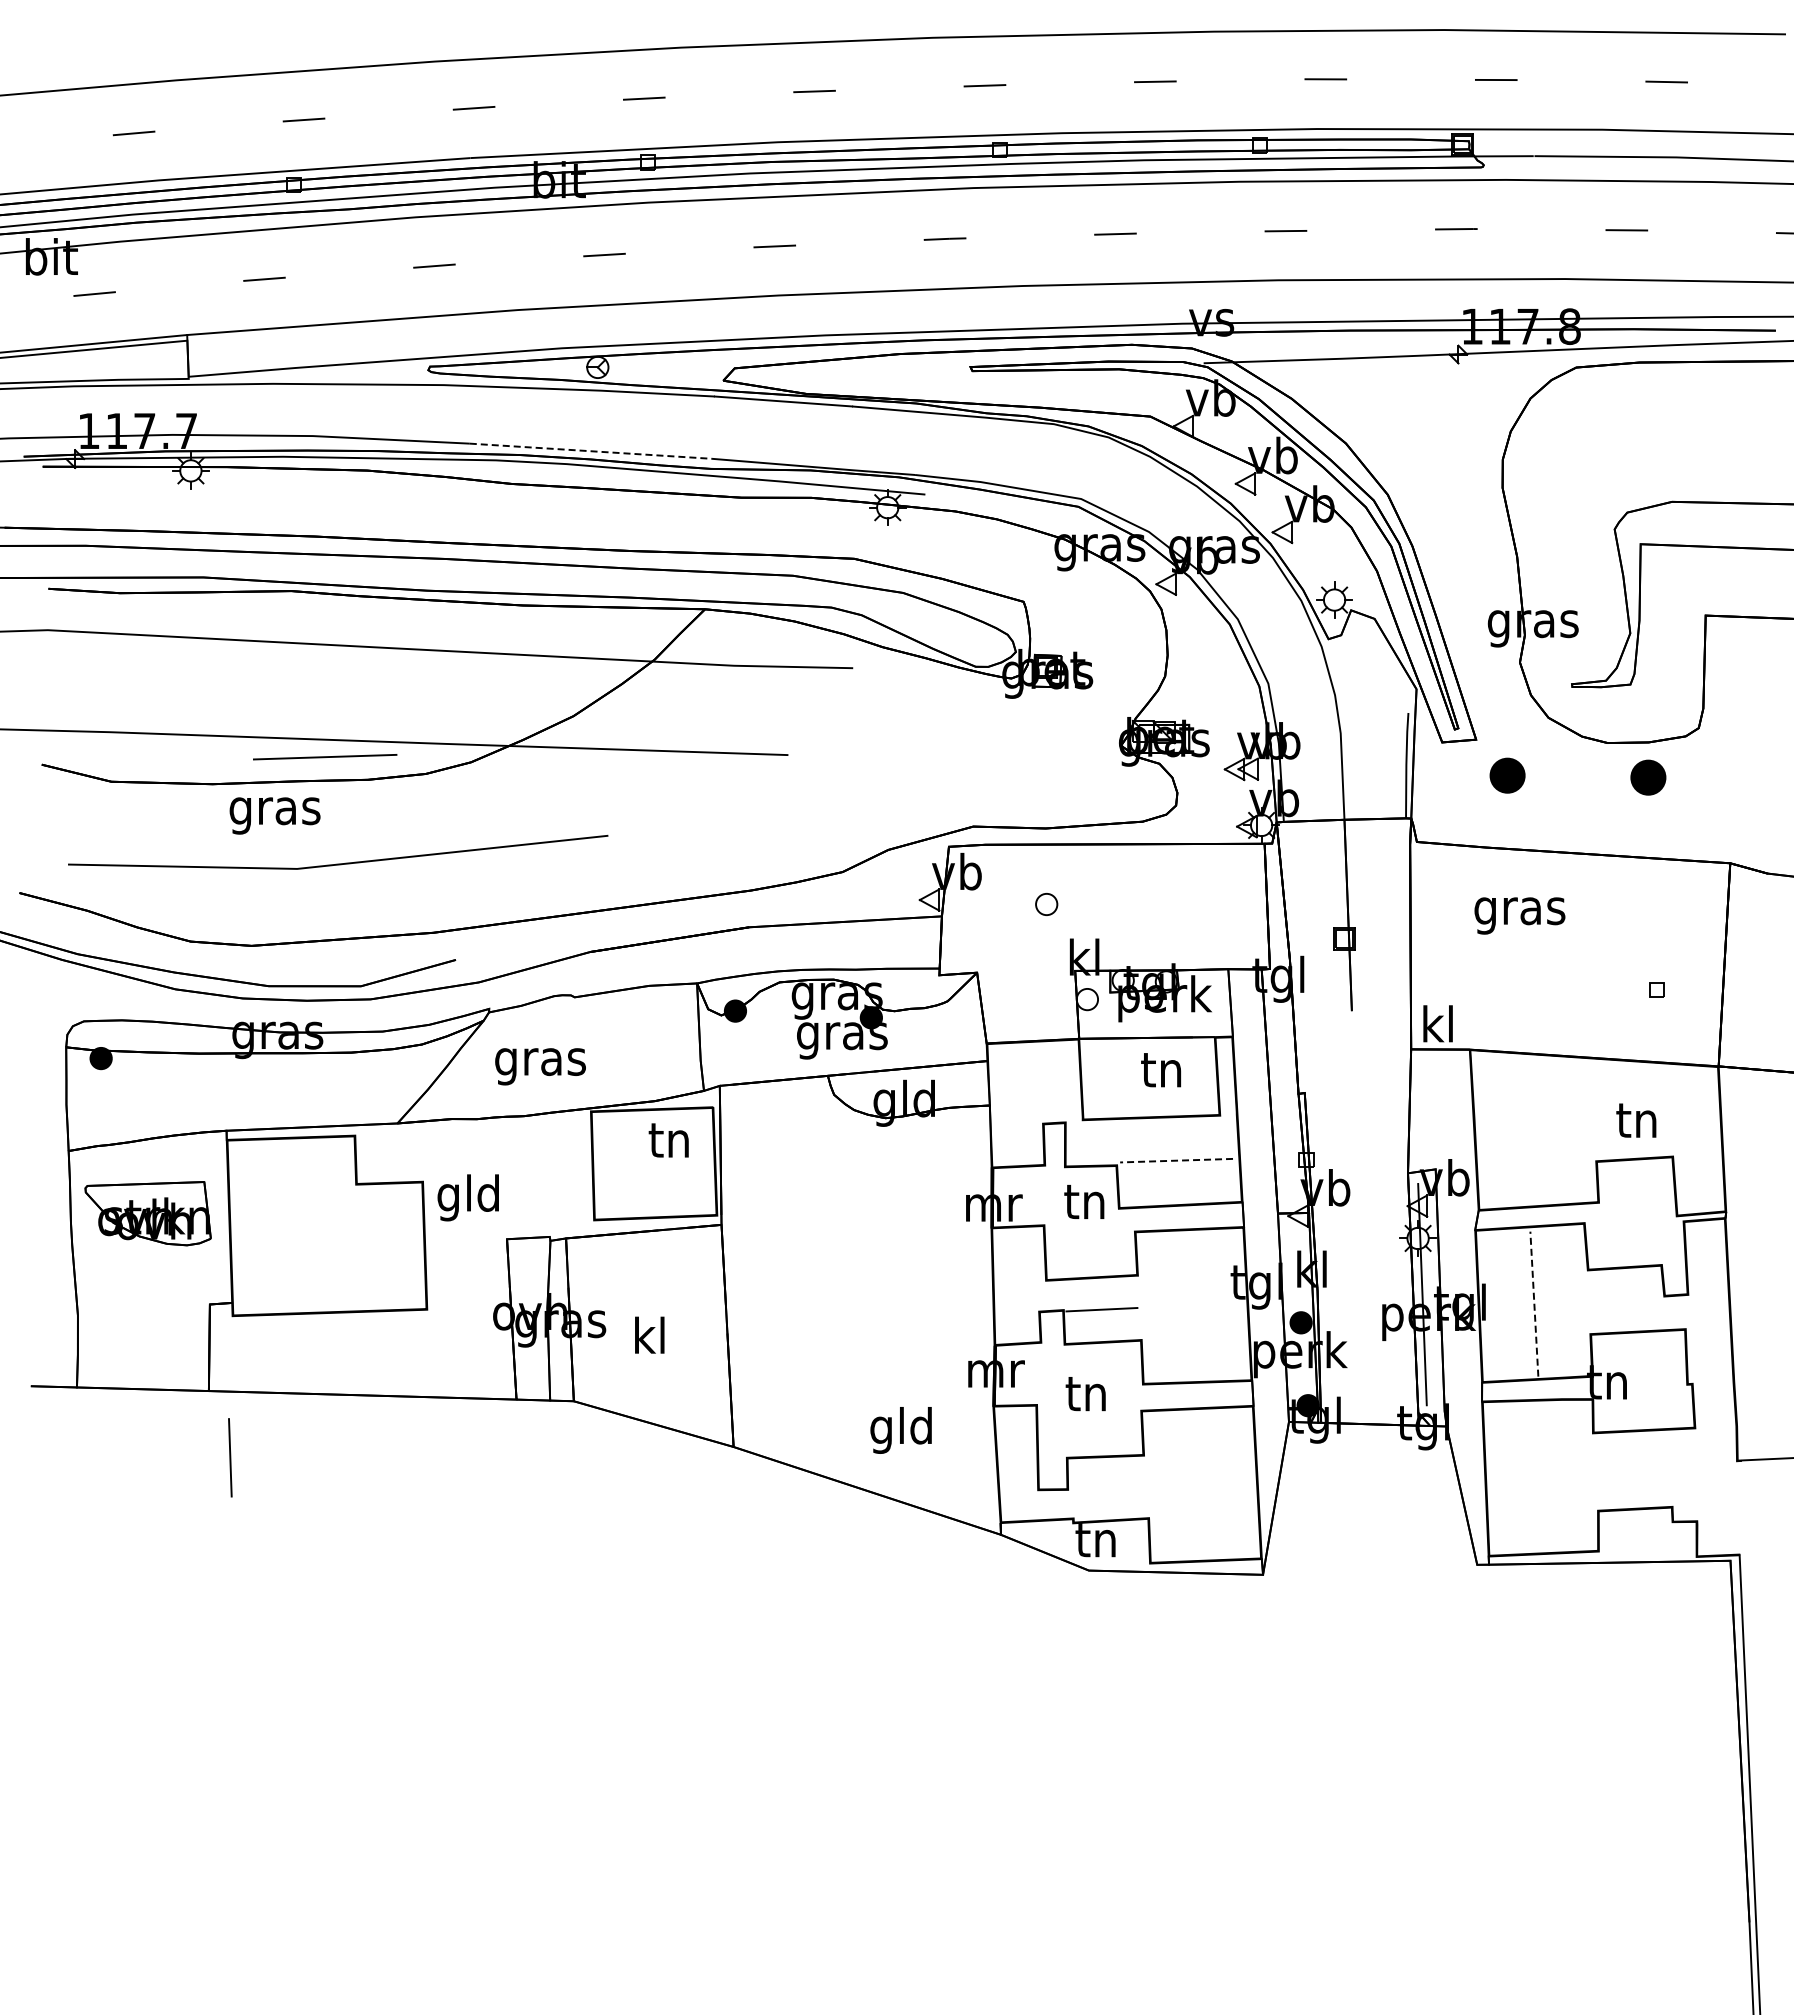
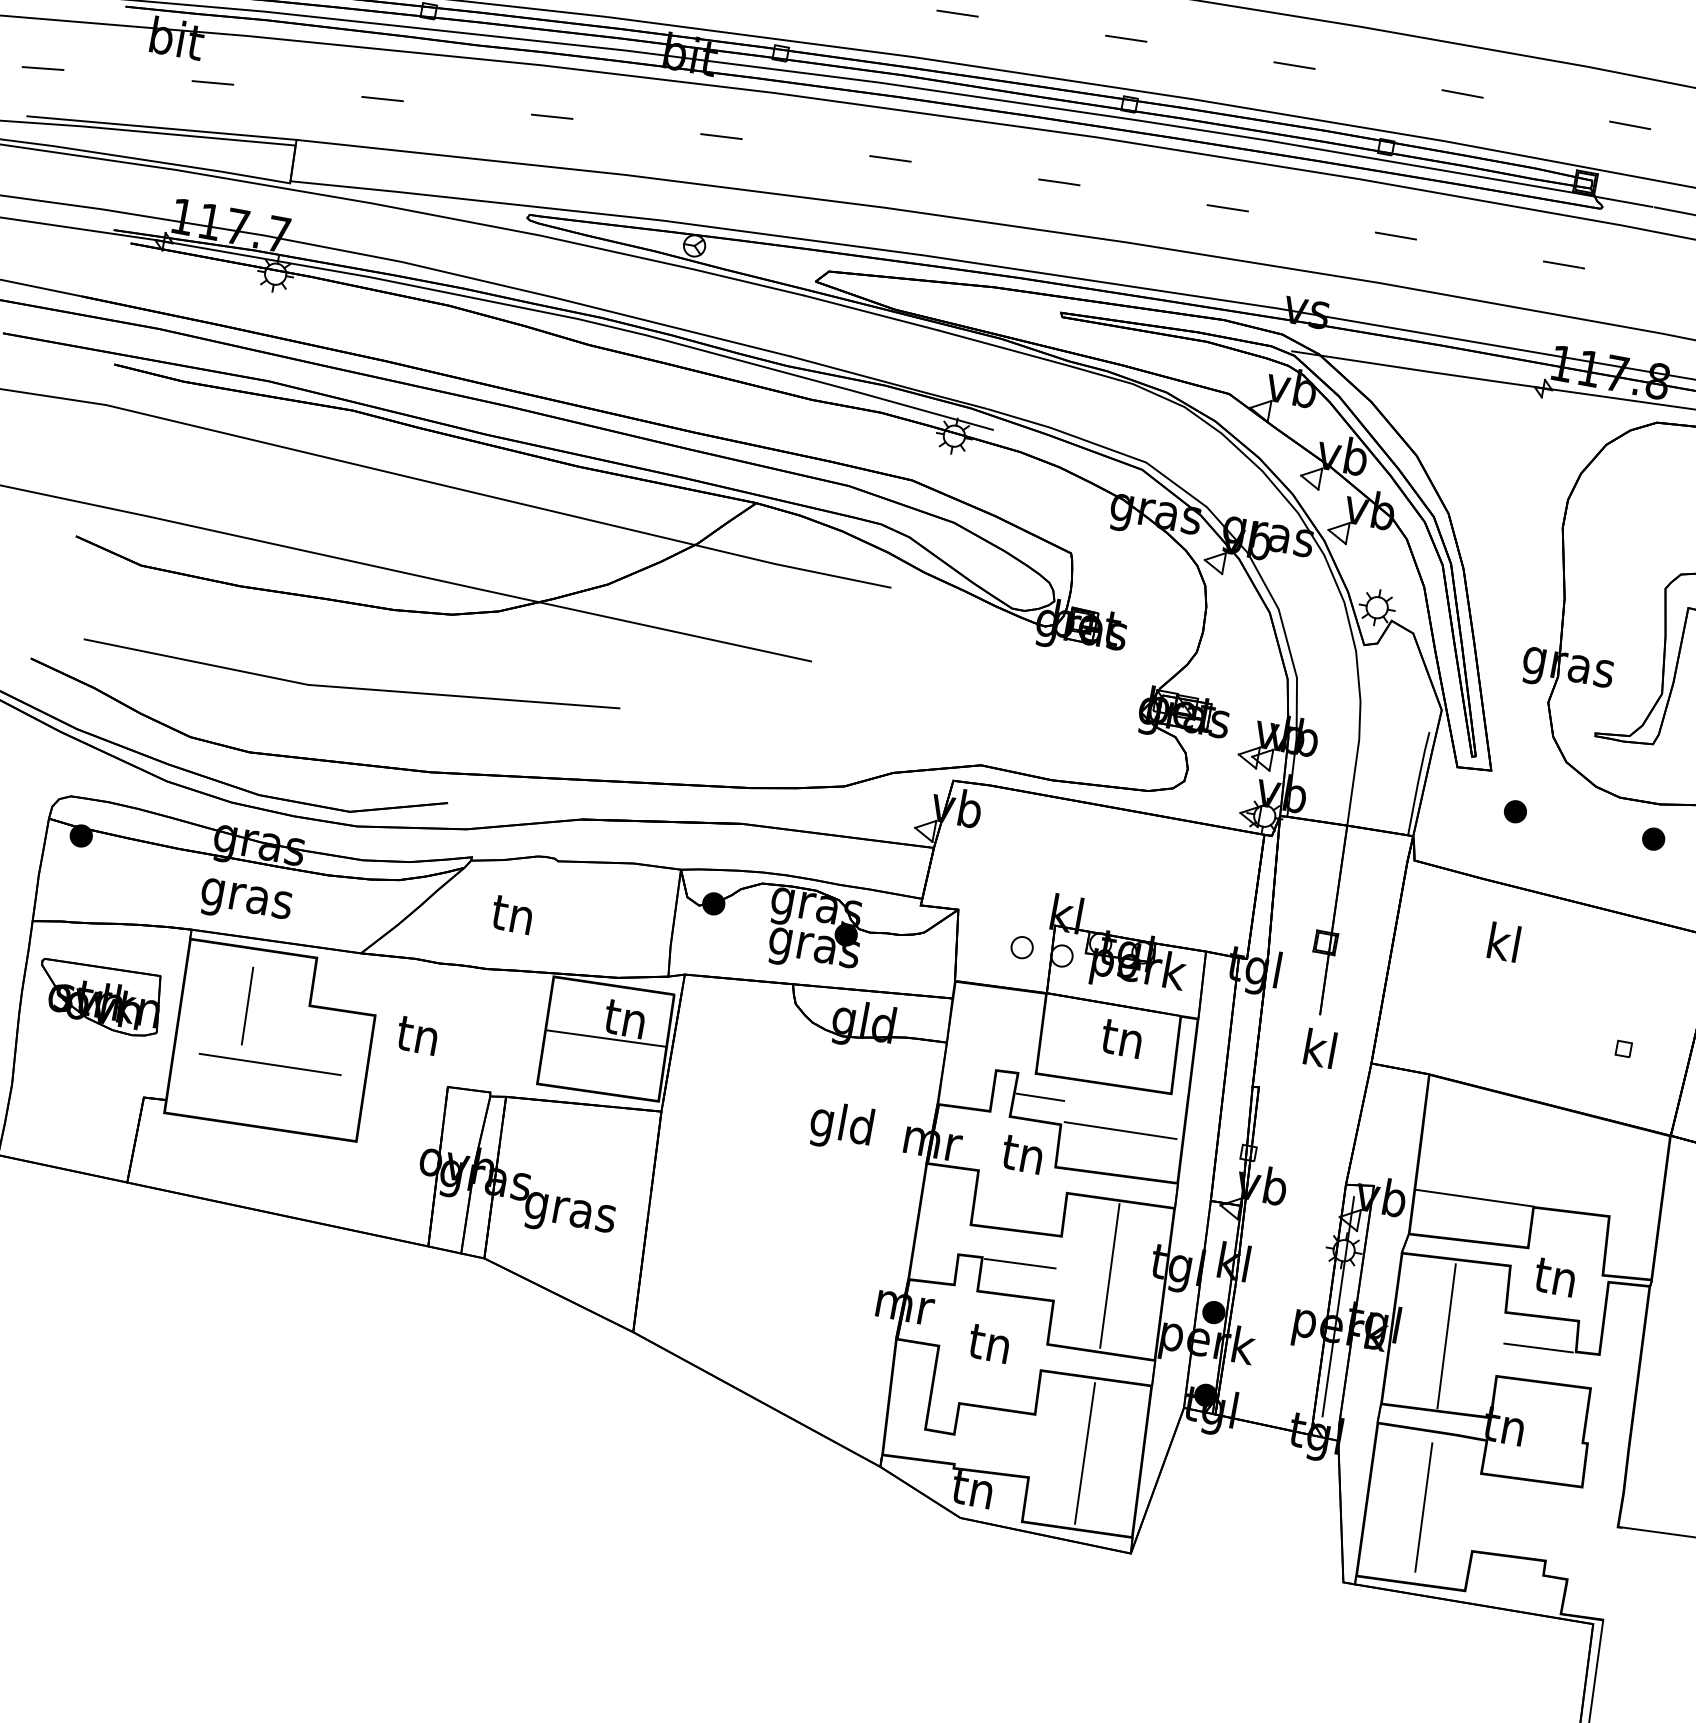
line: (591, 451) -> (673, 327), dashed -> solid
line: (325, 757) -> (270, 1064), moved
part: (1506, 775) -> (1514, 811), size x0.62
part: (1647, 777) -> (1652, 838), size x0.62
text: (274, 815) -> (245, 902), moved
part: (1046, 904) -> (1021, 947), moved
text: (1519, 910) -> (1503, 946), gras -> kl
text: (1437, 1023) -> (1319, 1048), moved
text: (540, 1063) -> (512, 920), gras -> tn
text: (1636, 1120) -> (1555, 1277), moved
line: (1091, 1142) -> (1040, 1097), added
line: (1176, 1160) -> (1120, 1130), dashed -> solid
line: (653, 1162) -> (605, 1037), added
line: (1537, 1162) -> (1475, 1197), added
text: (467, 1197) -> (416, 1038), gld -> tn
line: (1626, 1298) -> (1538, 1347), added
line: (1534, 1304) -> (1446, 1336), dashed -> solid
line: (1191, 1305) -> (1109, 1275), added
text: (649, 1339) -> (569, 1211), kl -> gras
text: (900, 1430) -> (840, 1126), moved
line: (230, 1457) -> (247, 1005), moved
line: (1542, 1476) -> (1423, 1507), added
line: (1199, 1484) -> (1084, 1453), added

